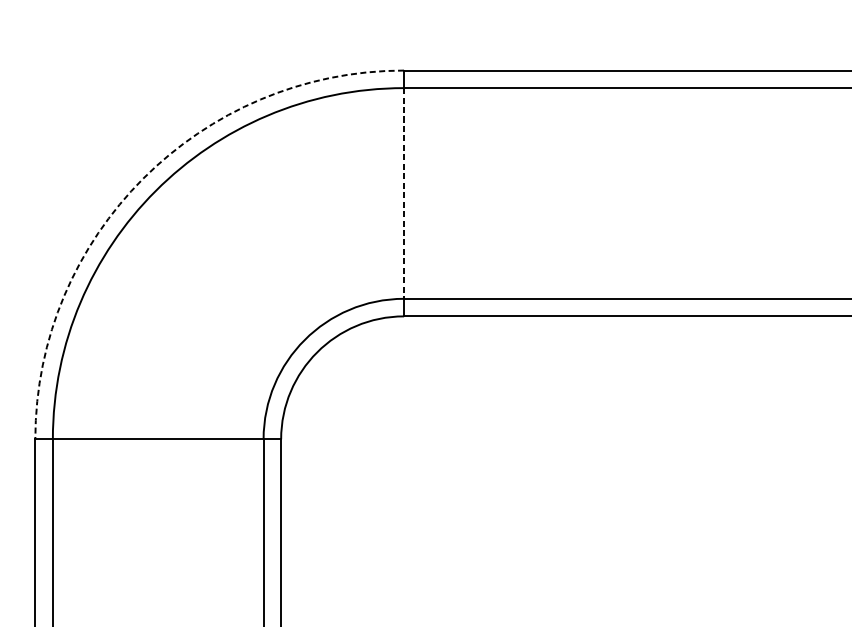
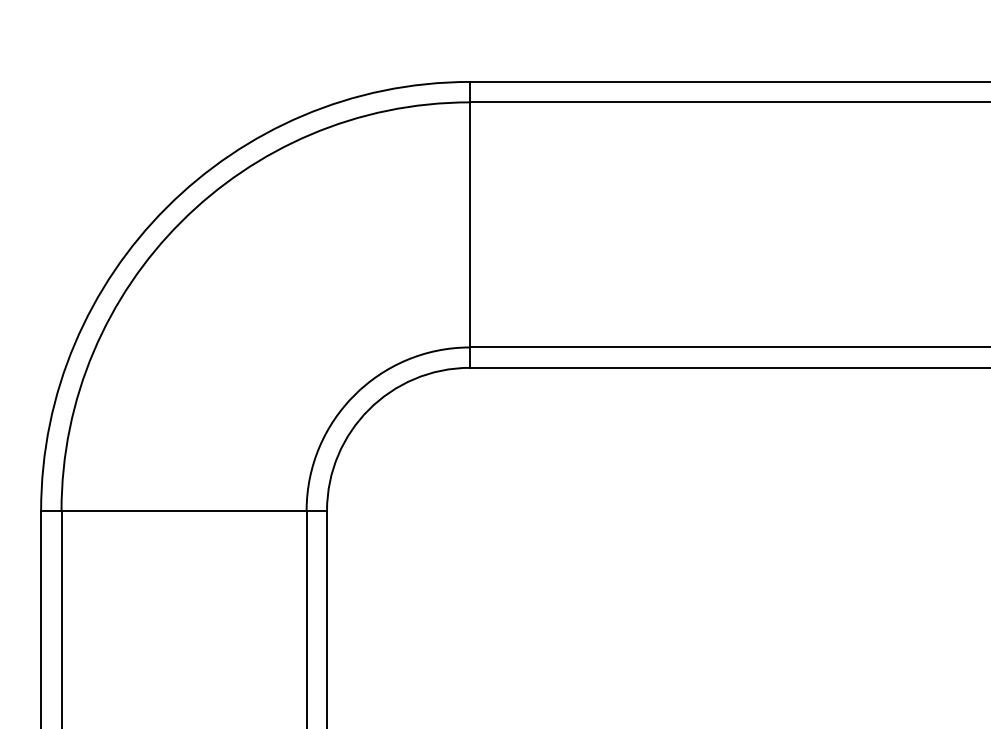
arc: (143, 178) -> (166, 207), dashed -> solid
line: (403, 193) -> (469, 224), dashed -> solid

